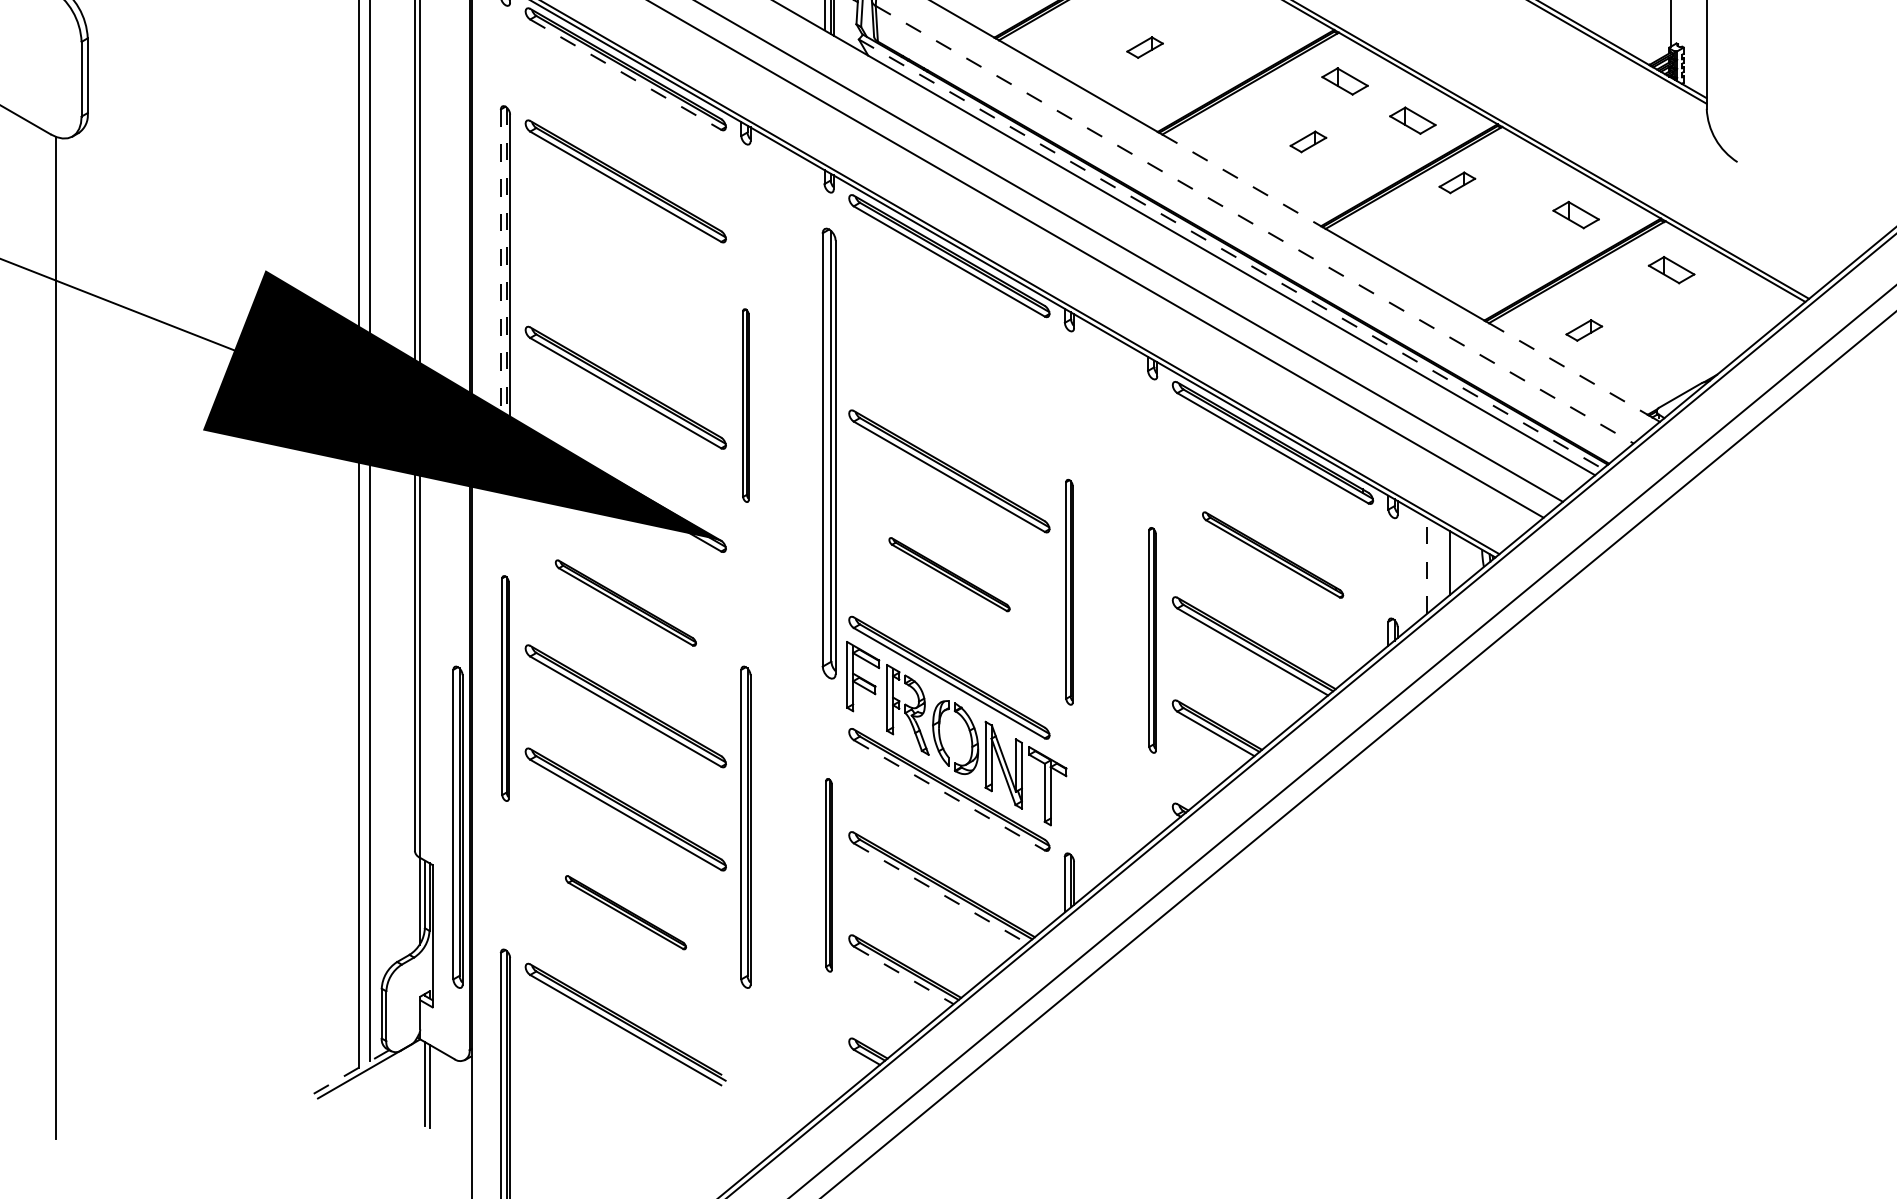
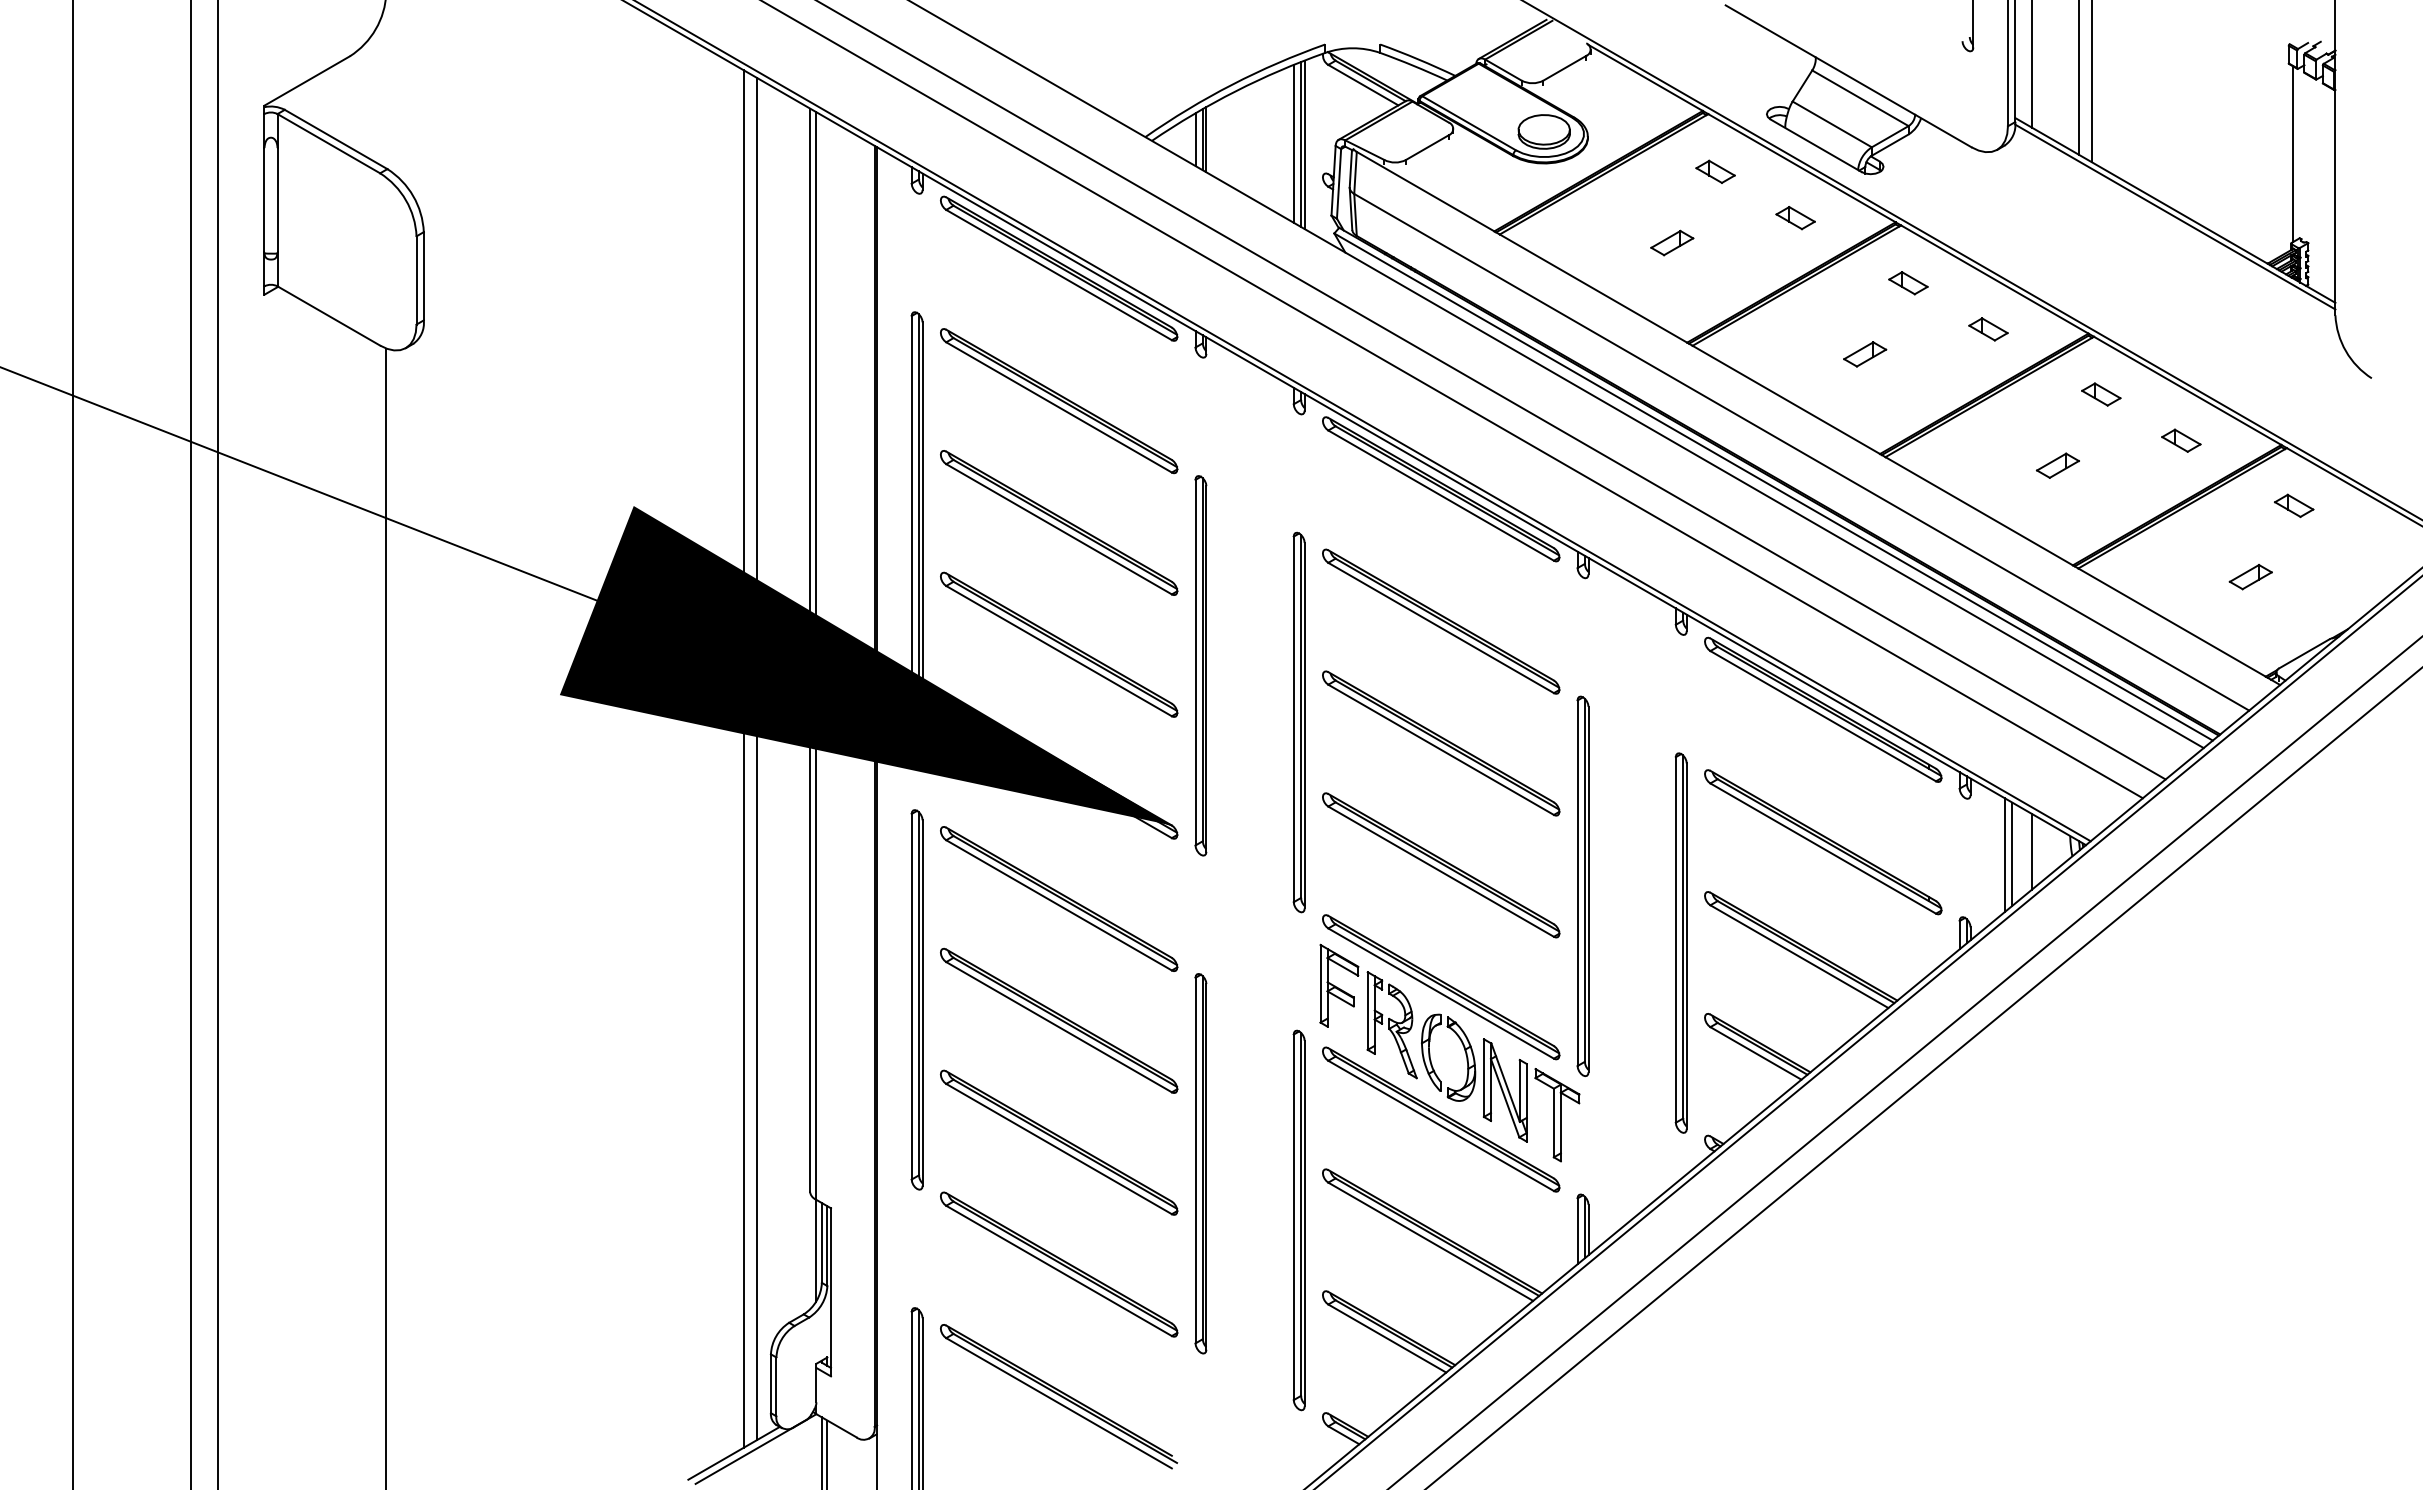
part: (1249, 26) -> (1795, 218), added
line: (626, 75) -> (1059, 275), dashed -> solid
part: (1345, 81) -> (1908, 283), size x0.71
part: (1412, 120) -> (1988, 329), size x0.71
part: (1508, 175) -> (2101, 394), added
line: (1241, 180) -> (1786, 400), dashed -> solid
part: (1456, 182) -> (2057, 465), moved
part: (1576, 214) -> (2181, 440), size x0.71
line: (1254, 224) -> (1801, 452), dashed -> solid
line: (1231, 254) -> (1774, 487), dashed -> solid
line: (506, 261) -> (918, 495), dashed -> solid
line: (500, 263) -> (911, 498), dashed -> solid
part: (1672, 269) -> (2294, 505), size x0.71
part: (626, 284) -> (1059, 522), added
part: (1583, 330) -> (2250, 577), moved
part: (949, 368) -> (1441, 621), added
line: (1568, 368) -> (2172, 622), dashed -> solid
part: (745, 405) -> (1200, 665), size x1.67
part: (828, 453) -> (1298, 722), size x0.71
part: (1273, 555) -> (1823, 842), size x1.43
line: (1433, 564) -> (2012, 853), added
line: (1427, 566) -> (2005, 855), dashed -> solid
part: (949, 574) -> (1441, 865), size x1.67
part: (1069, 591) -> (1582, 885), size x1.43
part: (626, 602) -> (1059, 898), size x1.43
part: (1152, 639) -> (1680, 942), size x1.43
part: (505, 688) -> (916, 999), size x1.43
line: (949, 795) -> (1441, 1126), dashed -> solid
part: (457, 827) -> (860, 1163), removed
part: (828, 875) -> (1298, 1220), size x1.67
line: (941, 894) -> (1431, 1242), dashed -> solid
part: (626, 912) -> (1059, 1264), size x1.67
line: (903, 975) -> (1387, 1338), dashed -> solid
line: (350, 1072) -> (734, 1453), dashed -> solid

